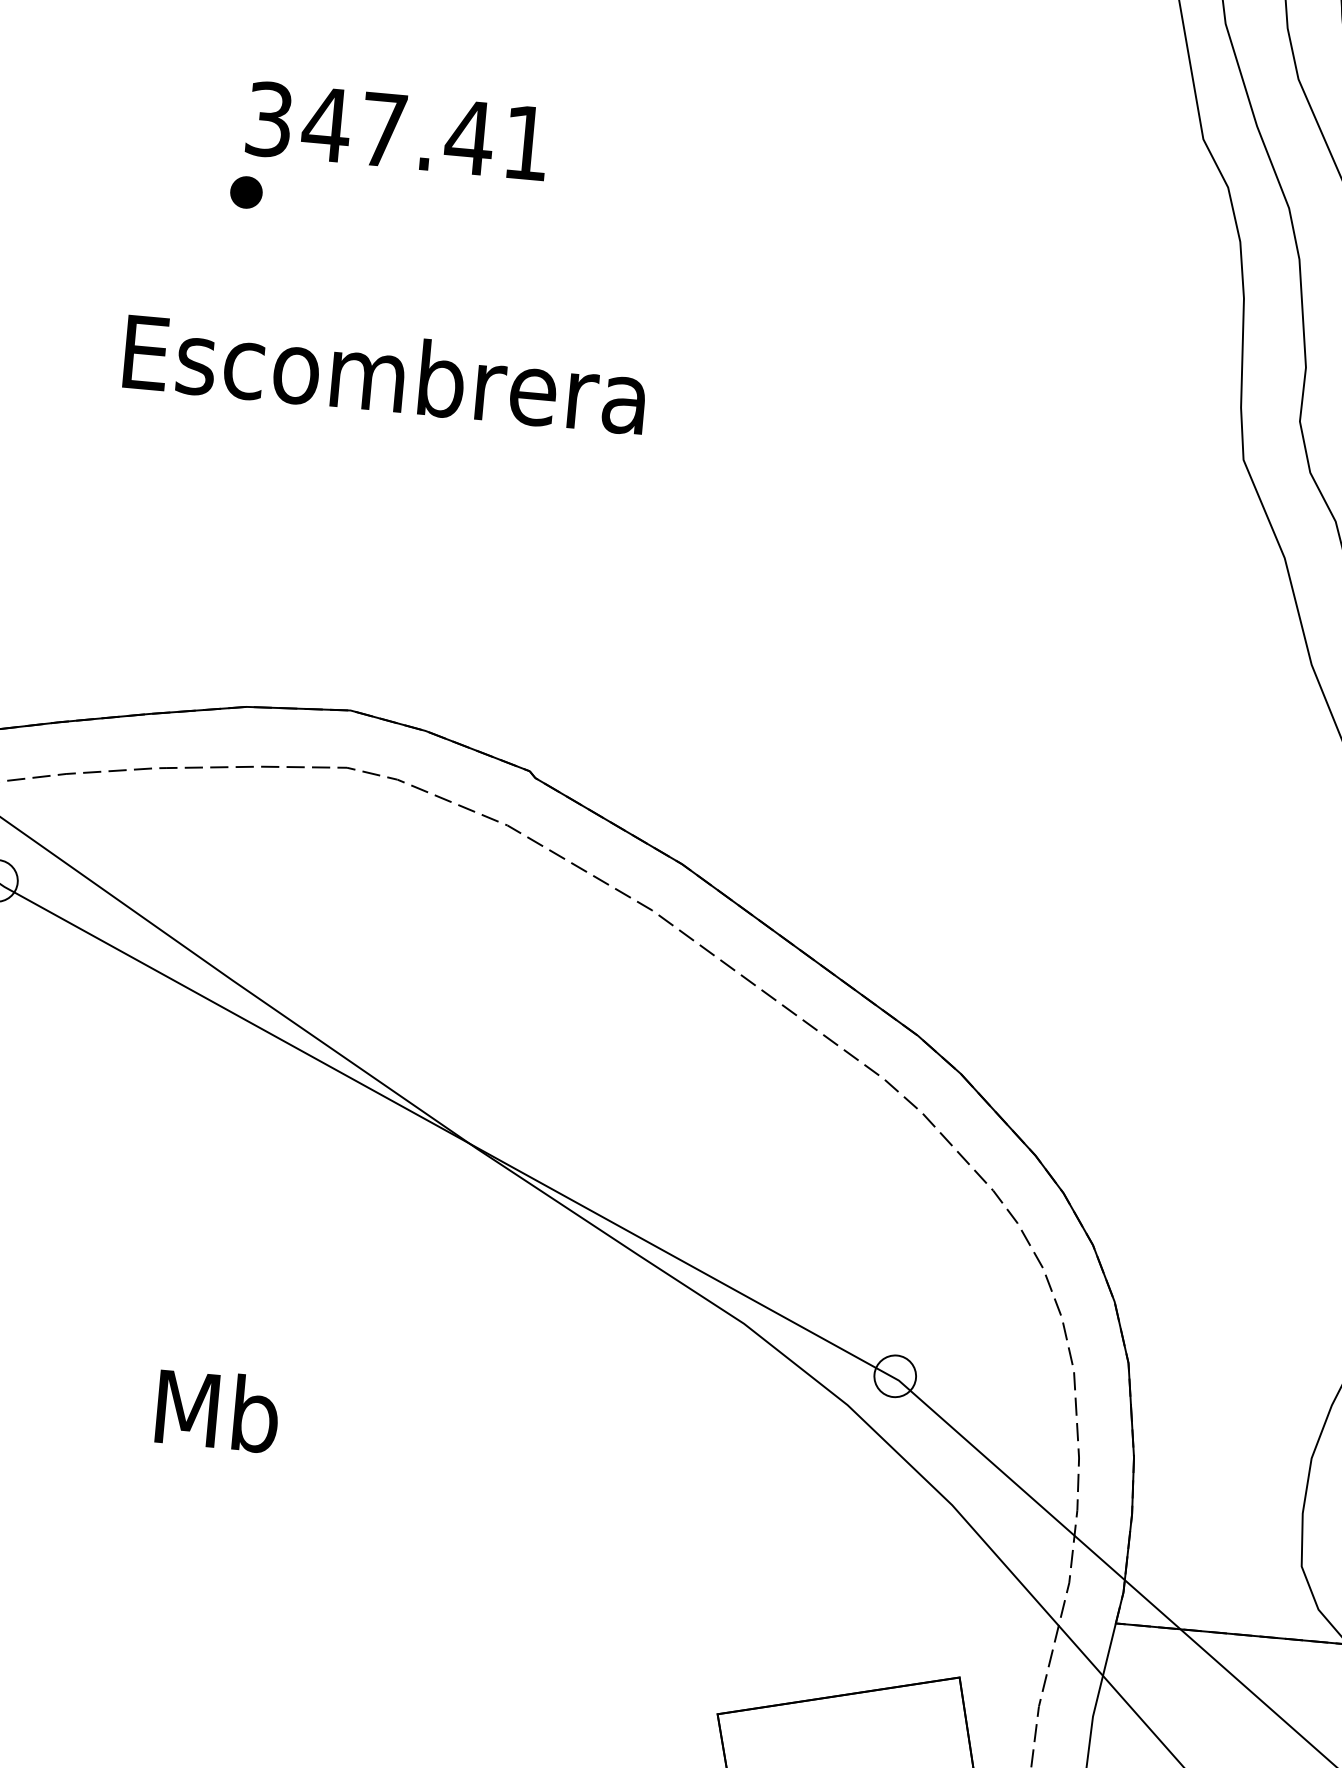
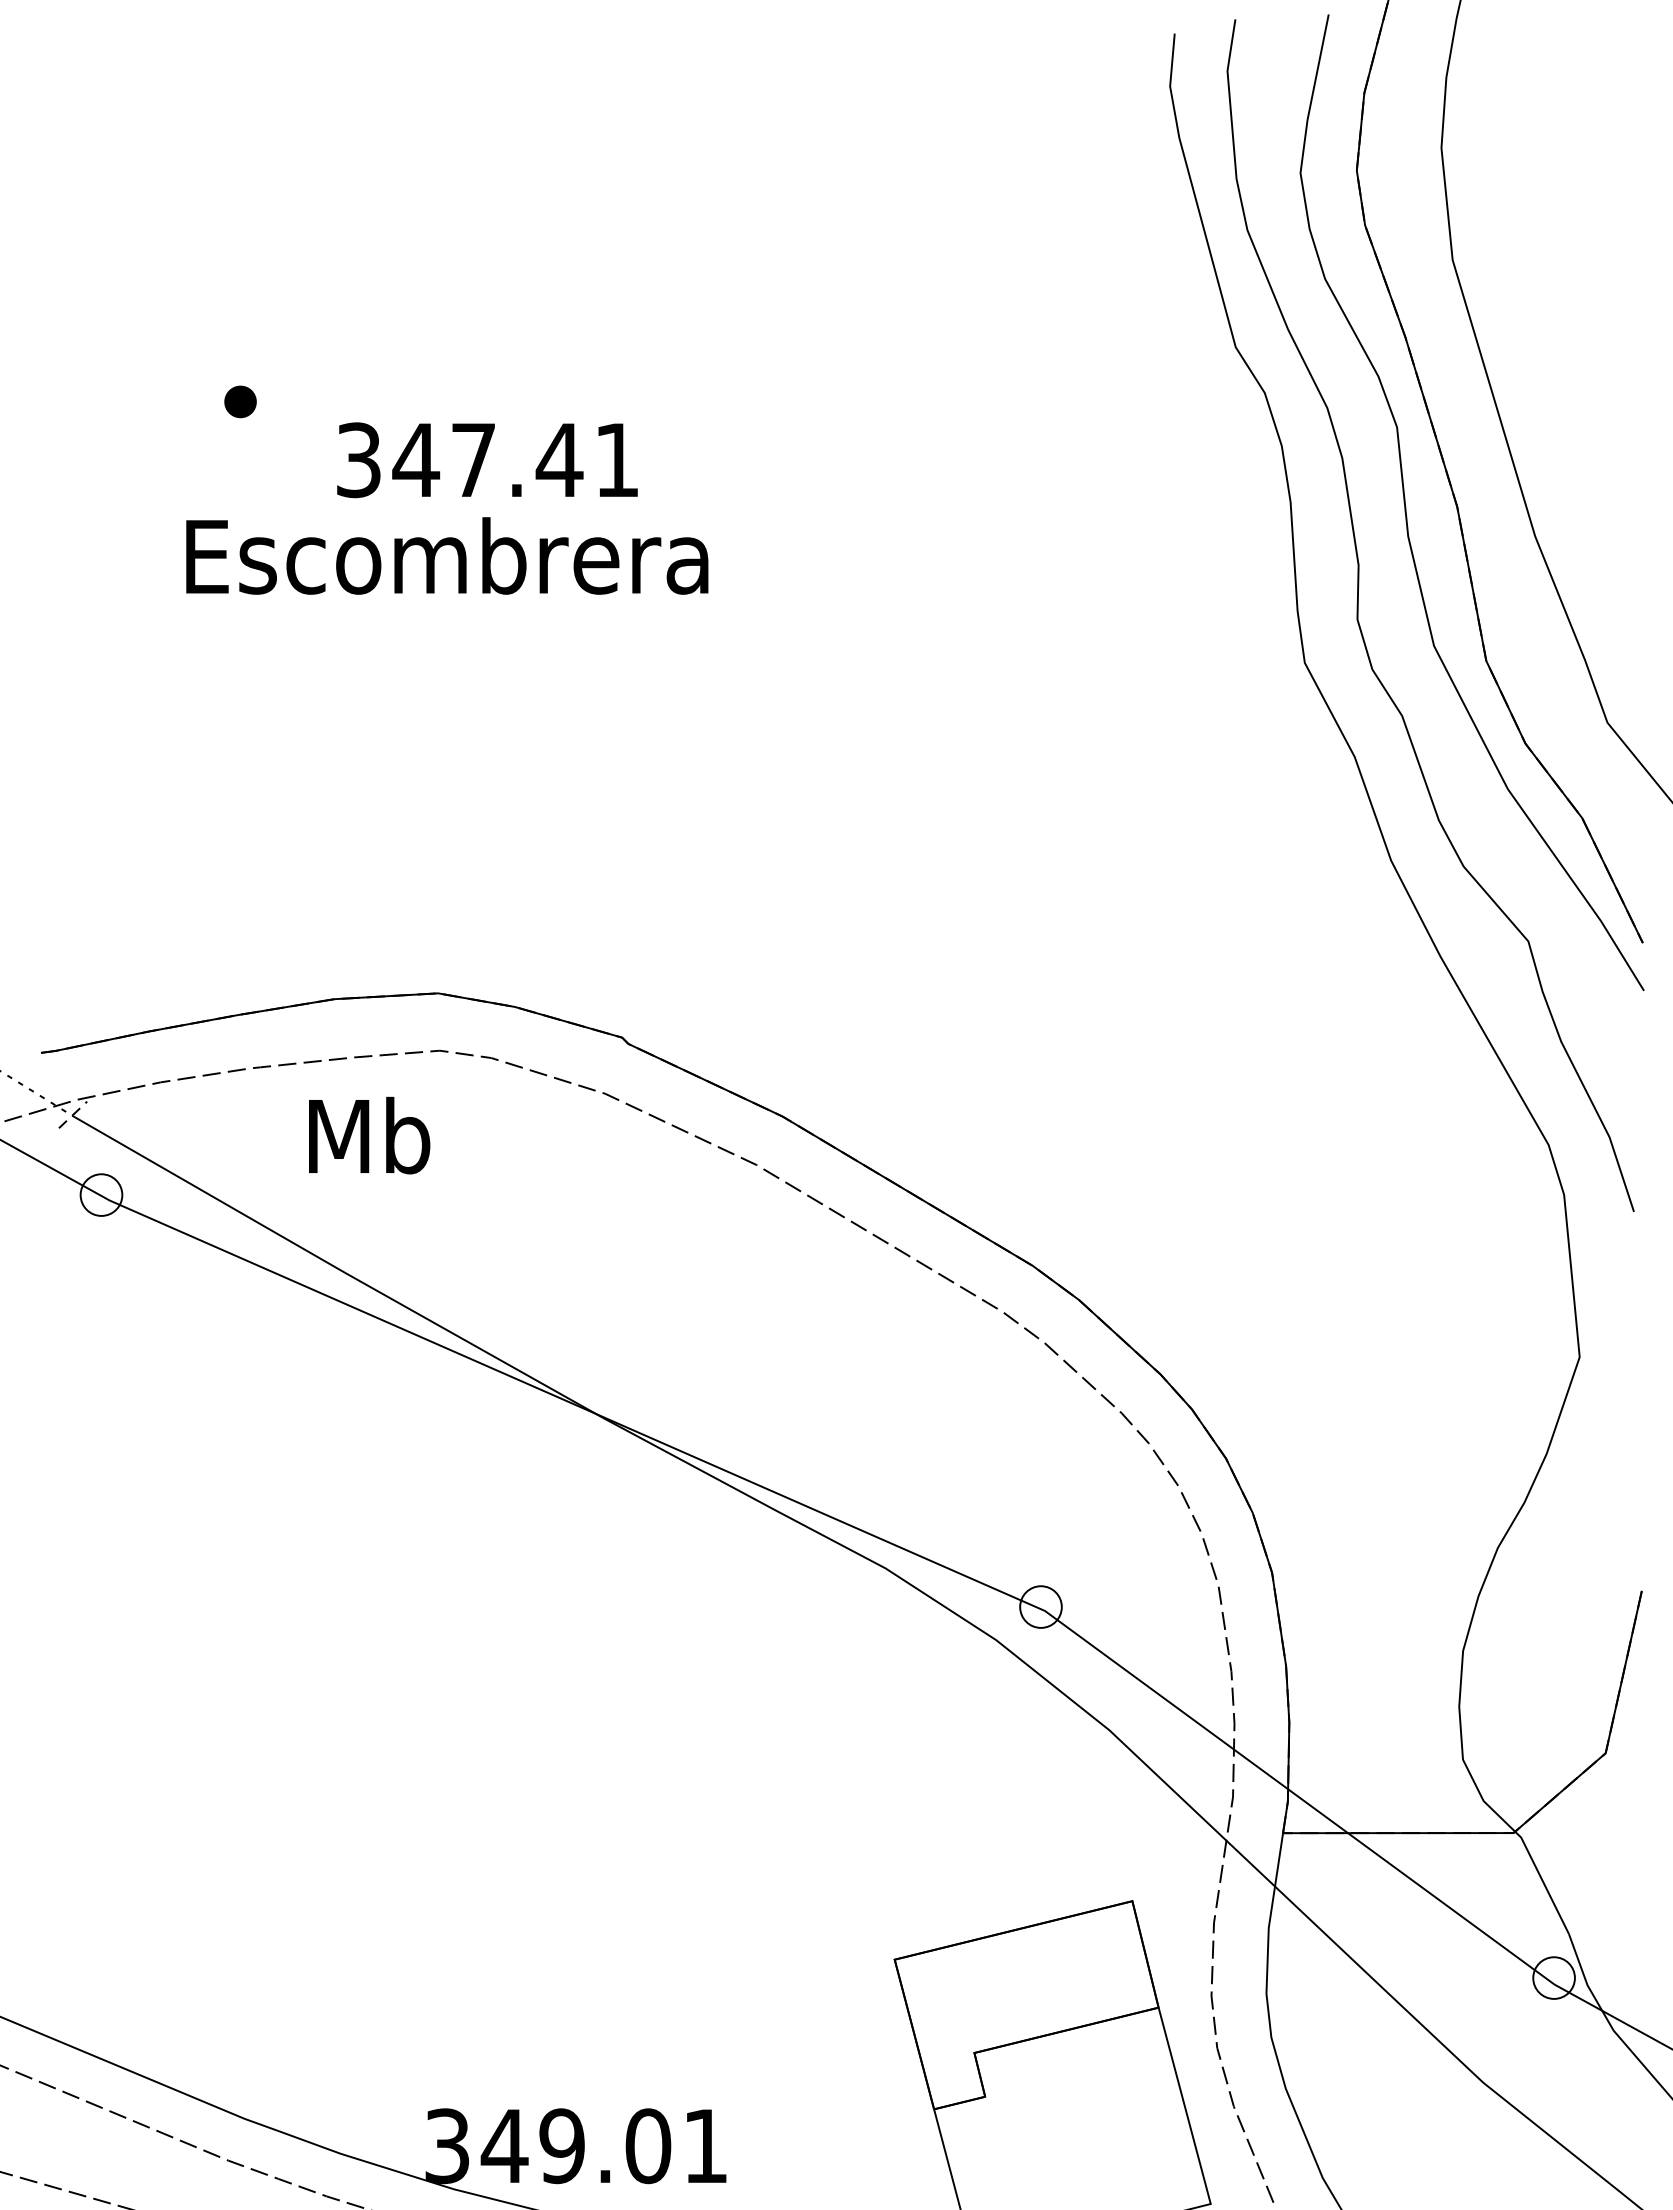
text: (397, 131) -> (487, 460), moved
part: (246, 192) -> (240, 401), moved
text: (385, 373) -> (447, 555), moved
text: (217, 1410) -> (369, 1135), moved

